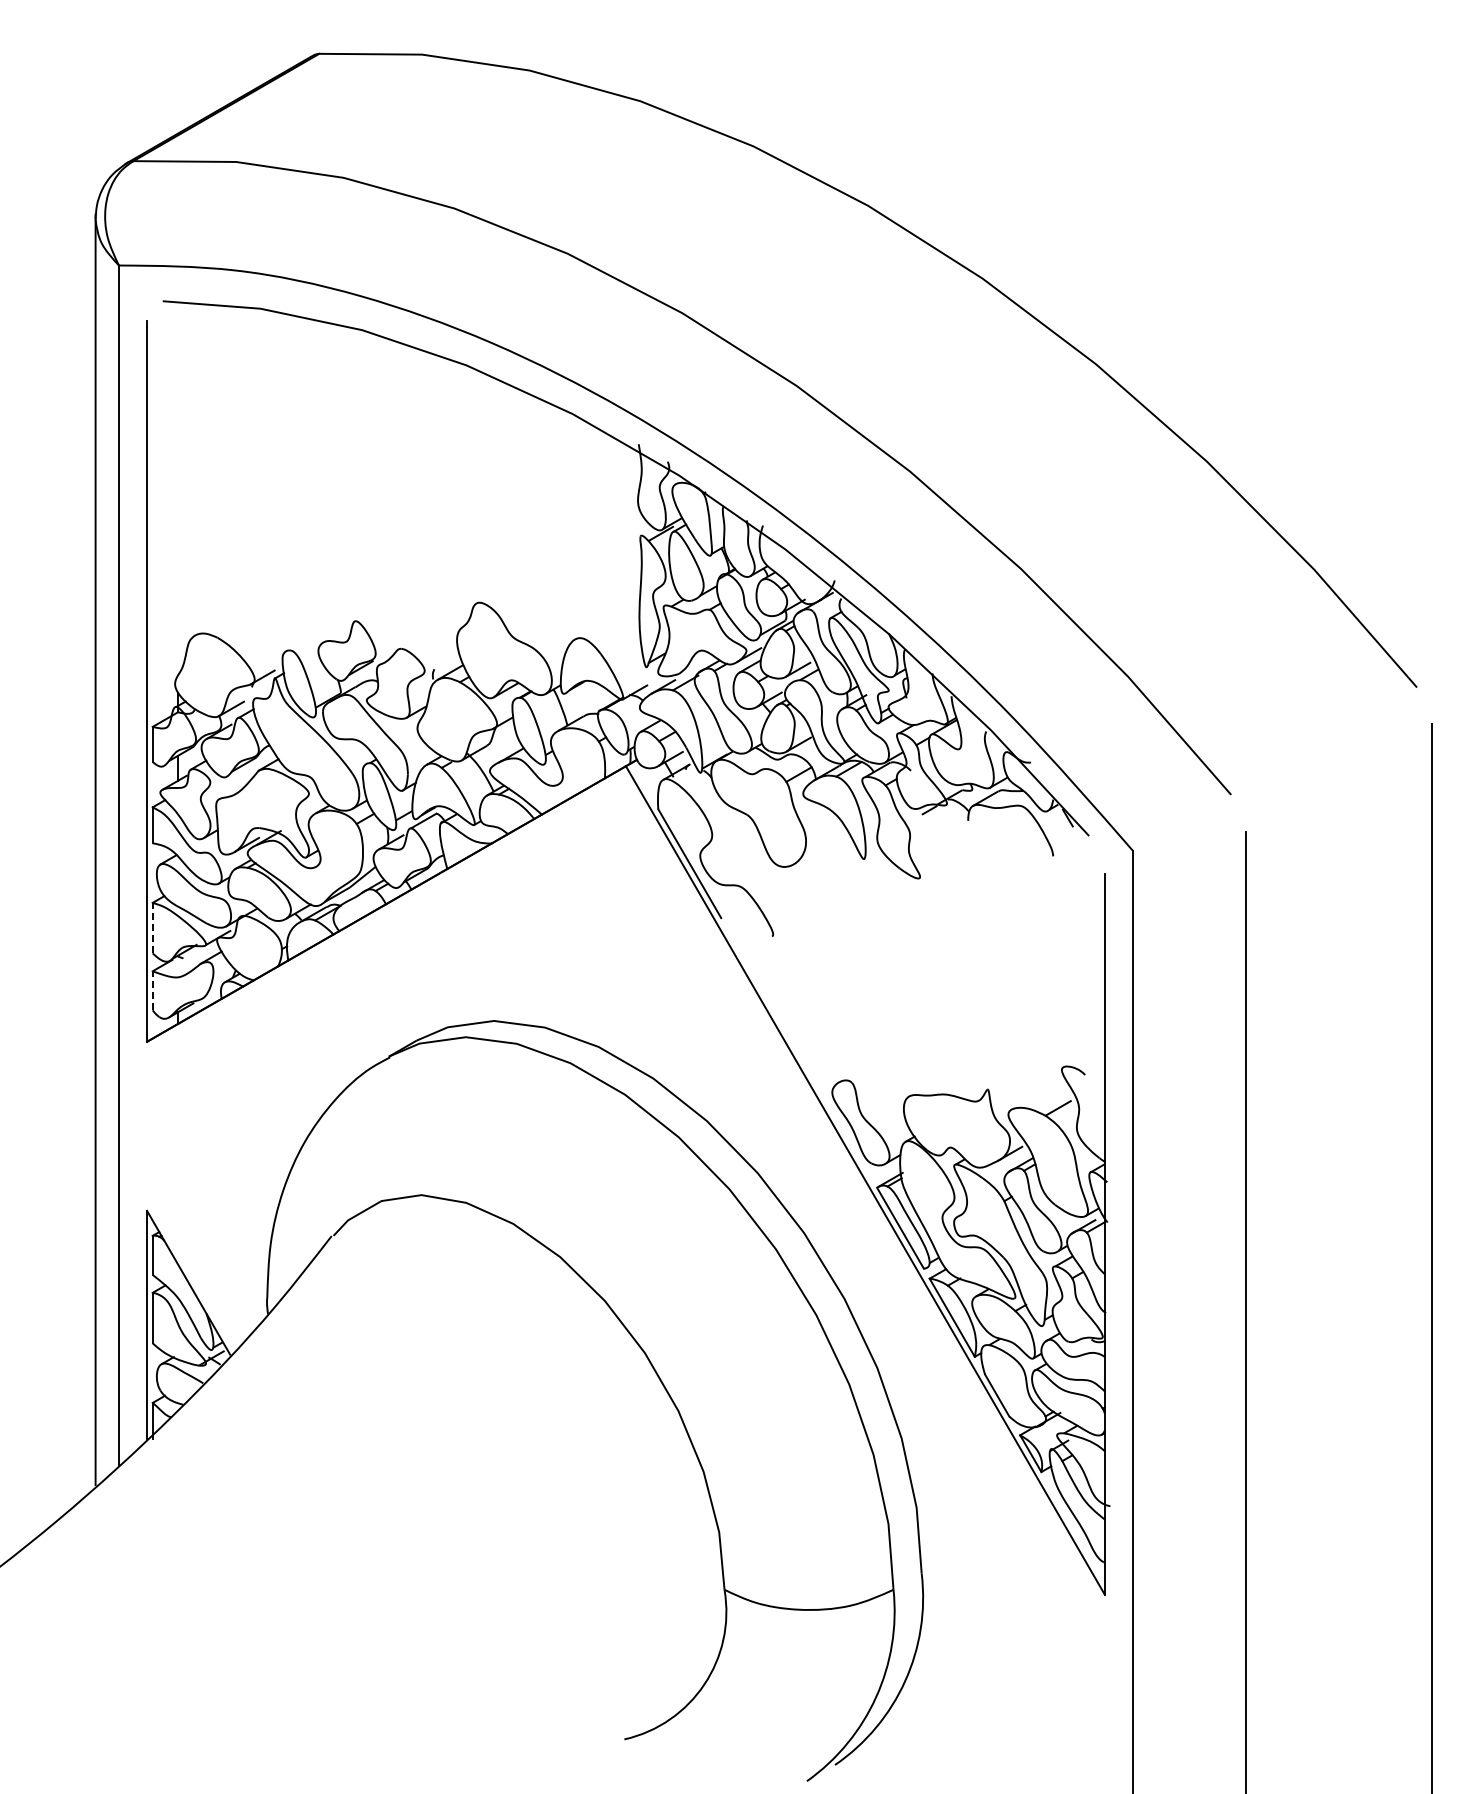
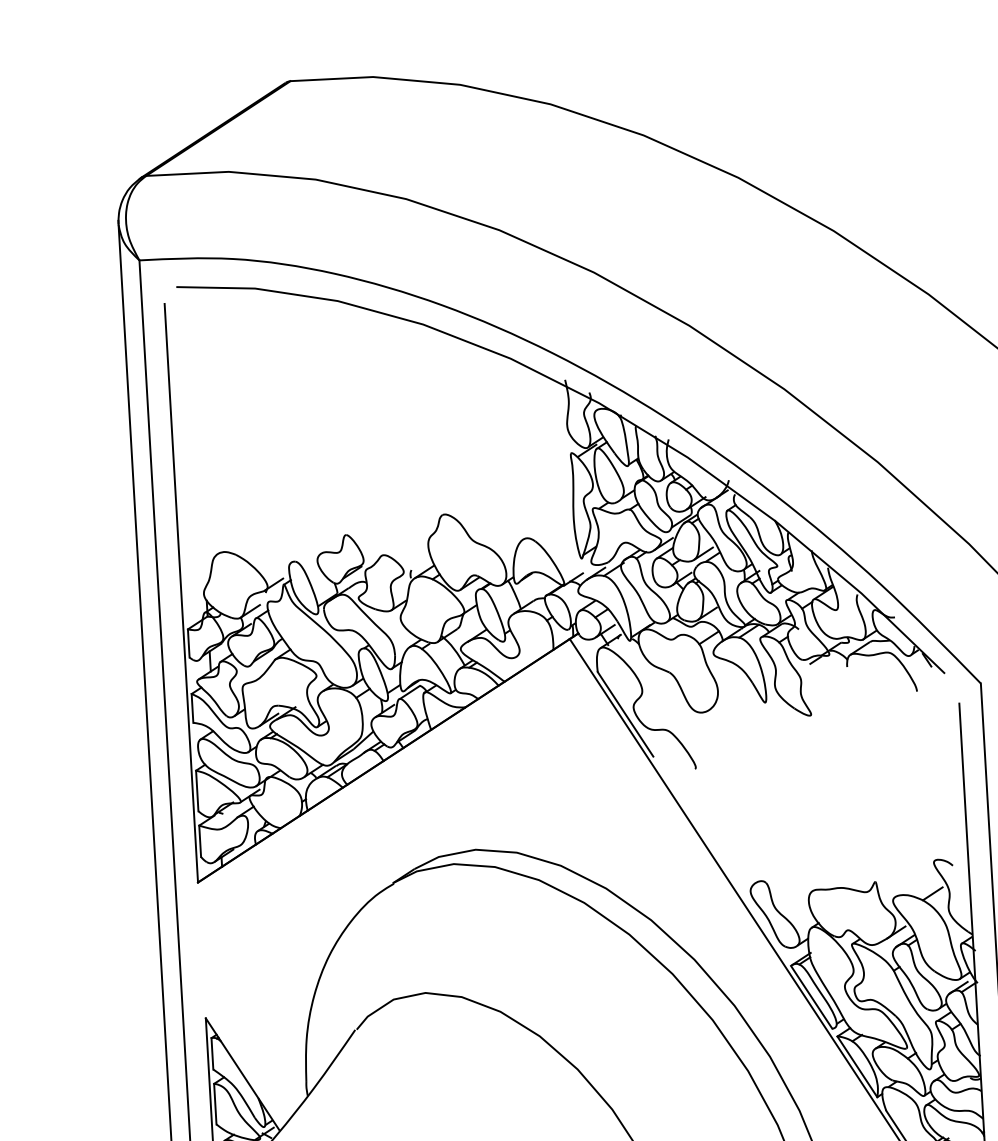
line: (152, 927) -> (197, 790), dashed -> solid
line: (152, 990) -> (199, 841), dashed -> solid

